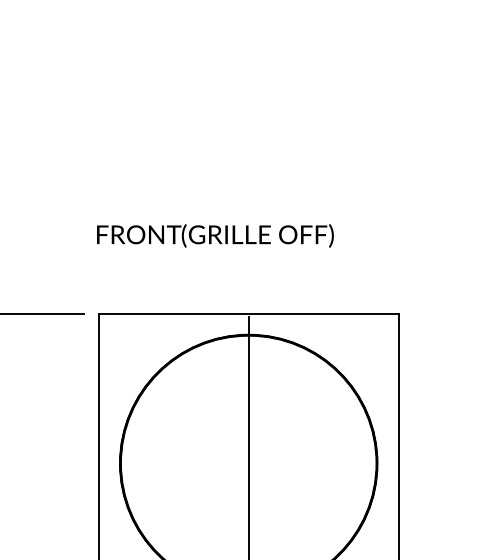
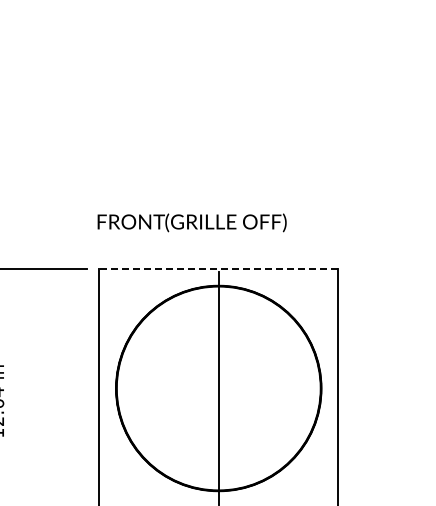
text: (214, 235) -> (191, 222), moved
line: (248, 313) -> (218, 268), solid -> dashed

